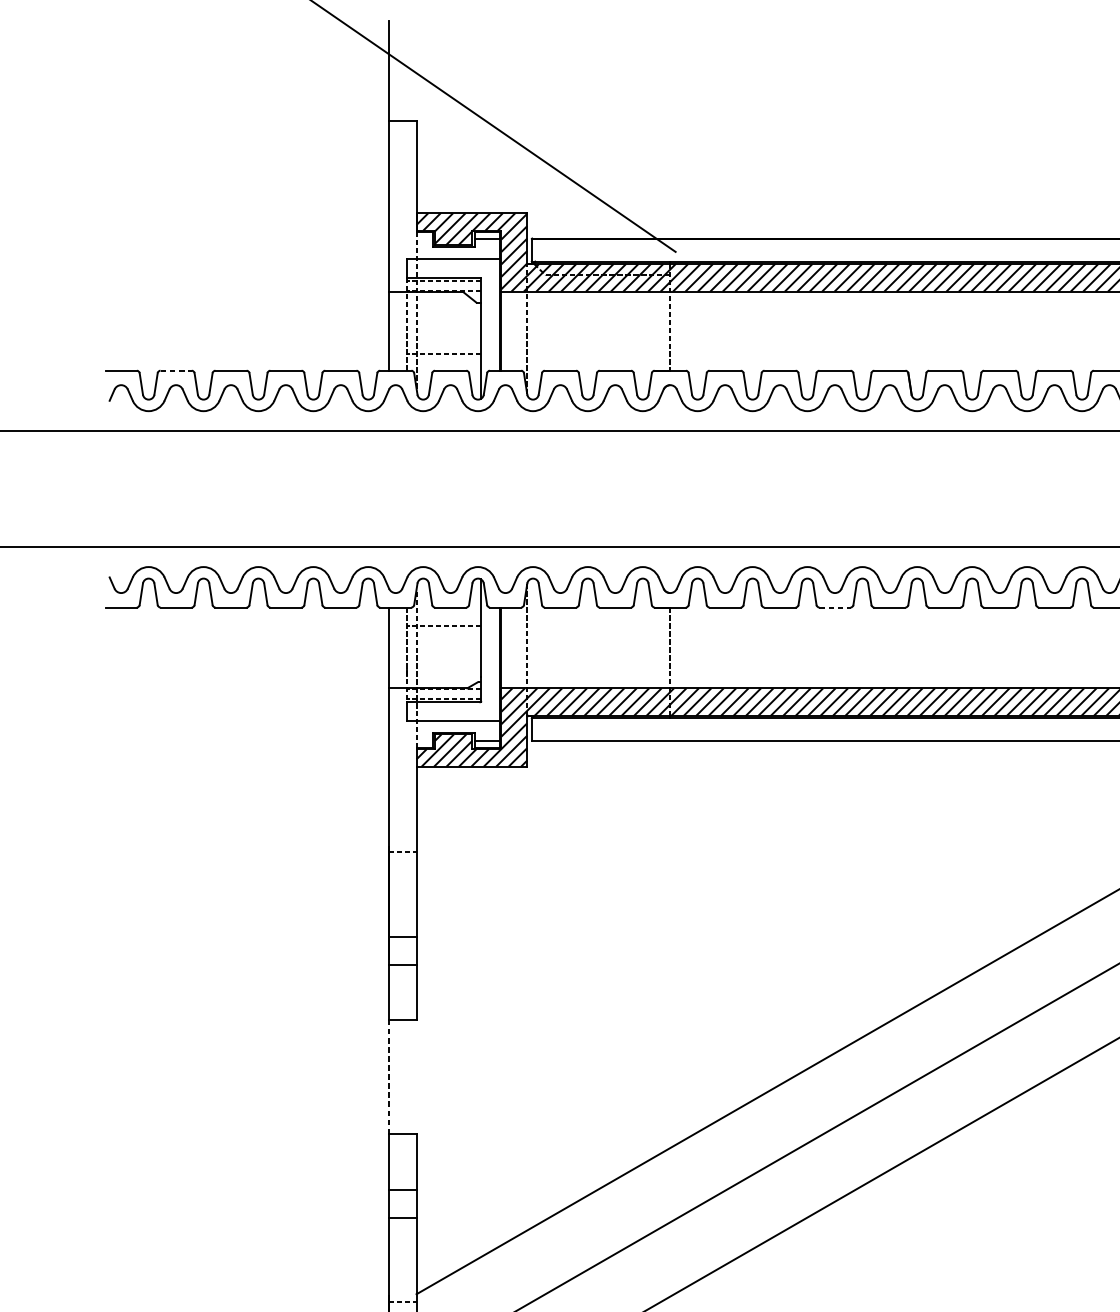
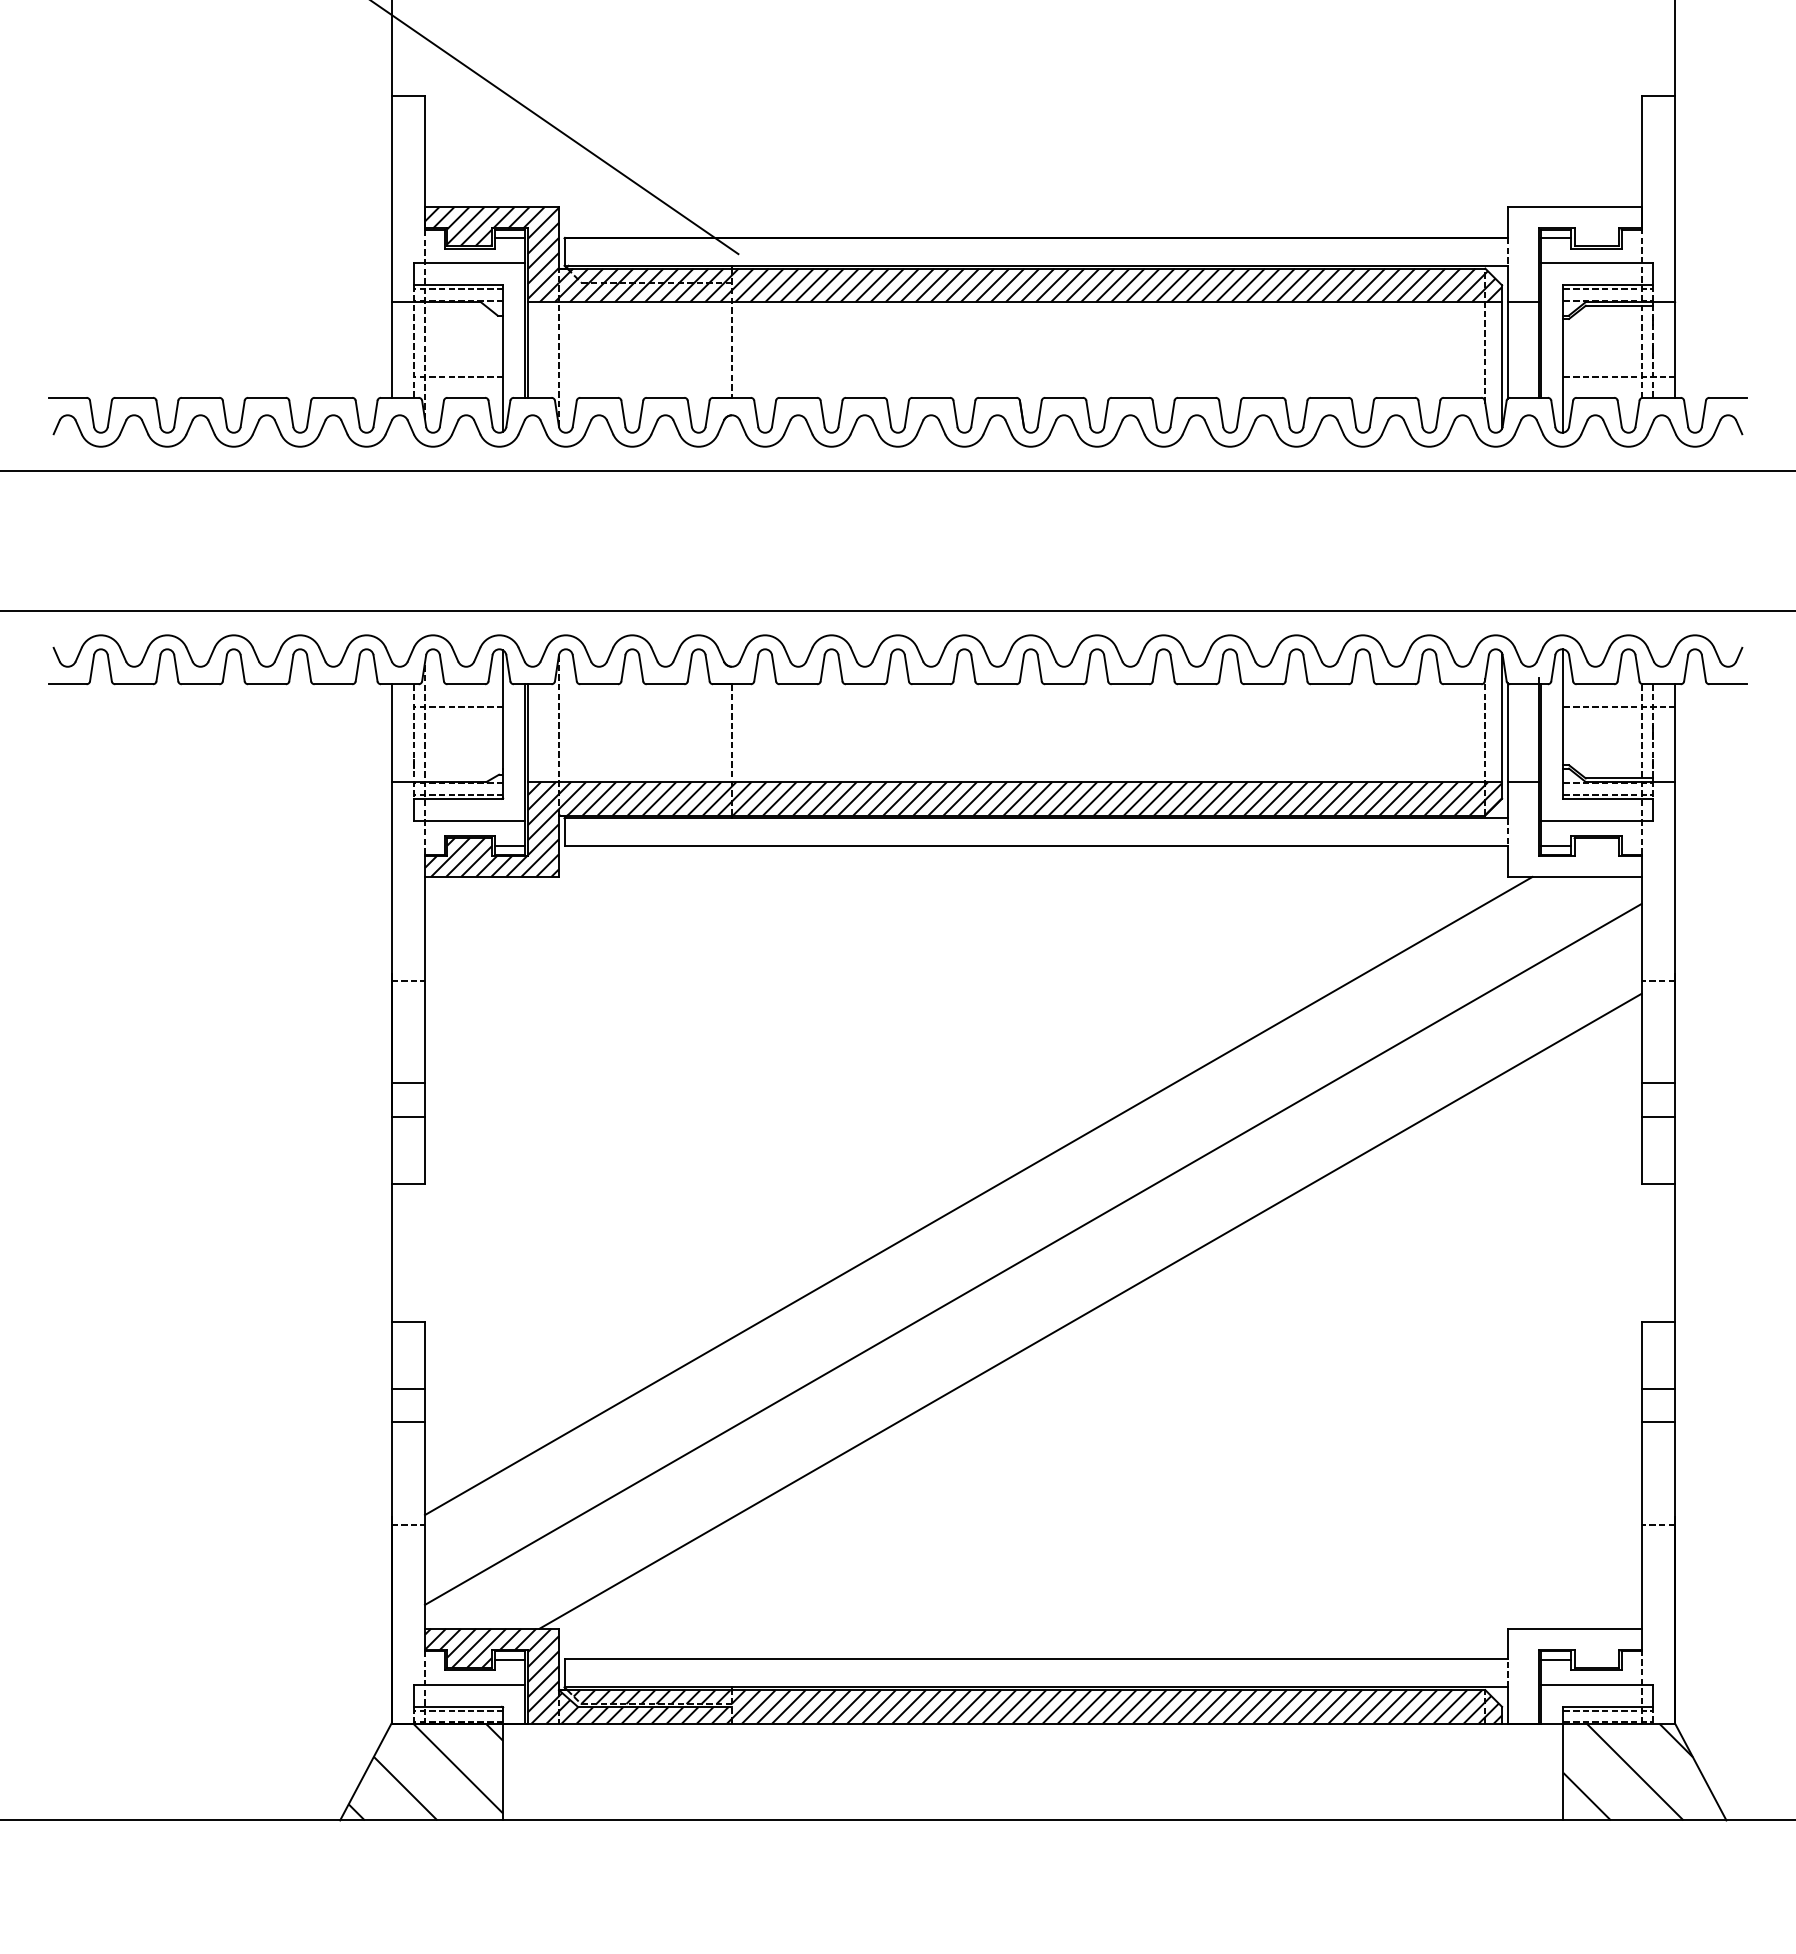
line: (176, 370) -> (134, 397), dashed -> solid
line: (835, 607) -> (931, 684), dashed -> solid
line: (388, 1077) -> (391, 1252), dashed -> solid

